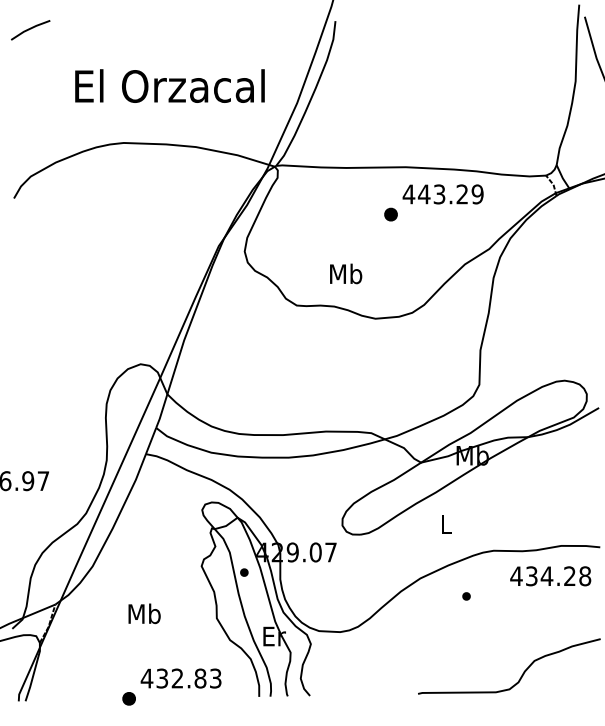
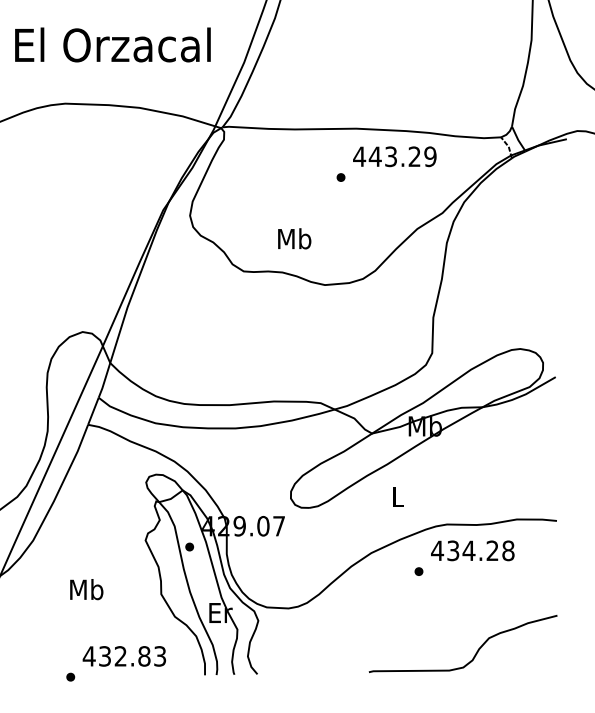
part: (390, 214) -> (340, 177), size x0.62
text: (550, 576) -> (472, 551), moved
part: (128, 698) -> (70, 676), size x0.62

